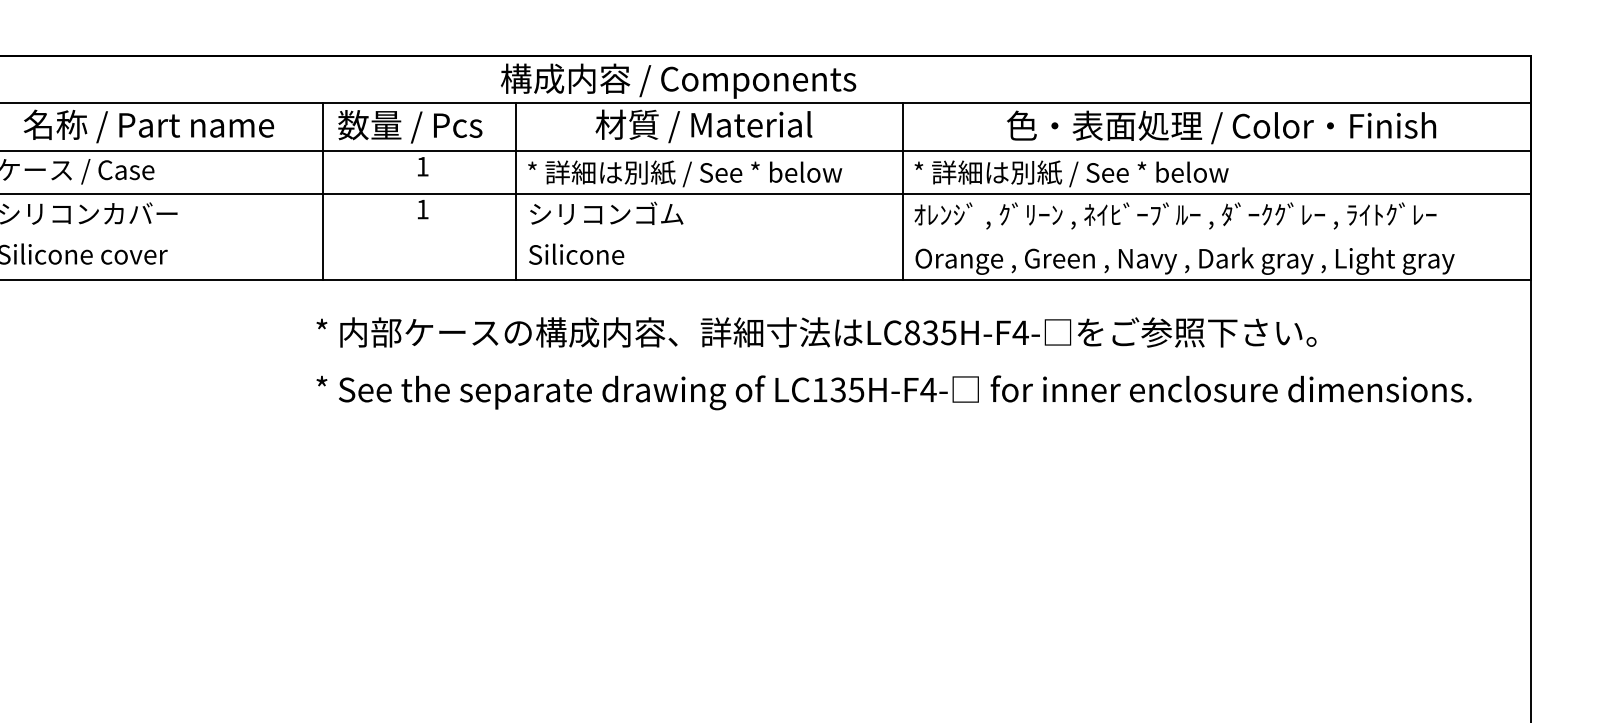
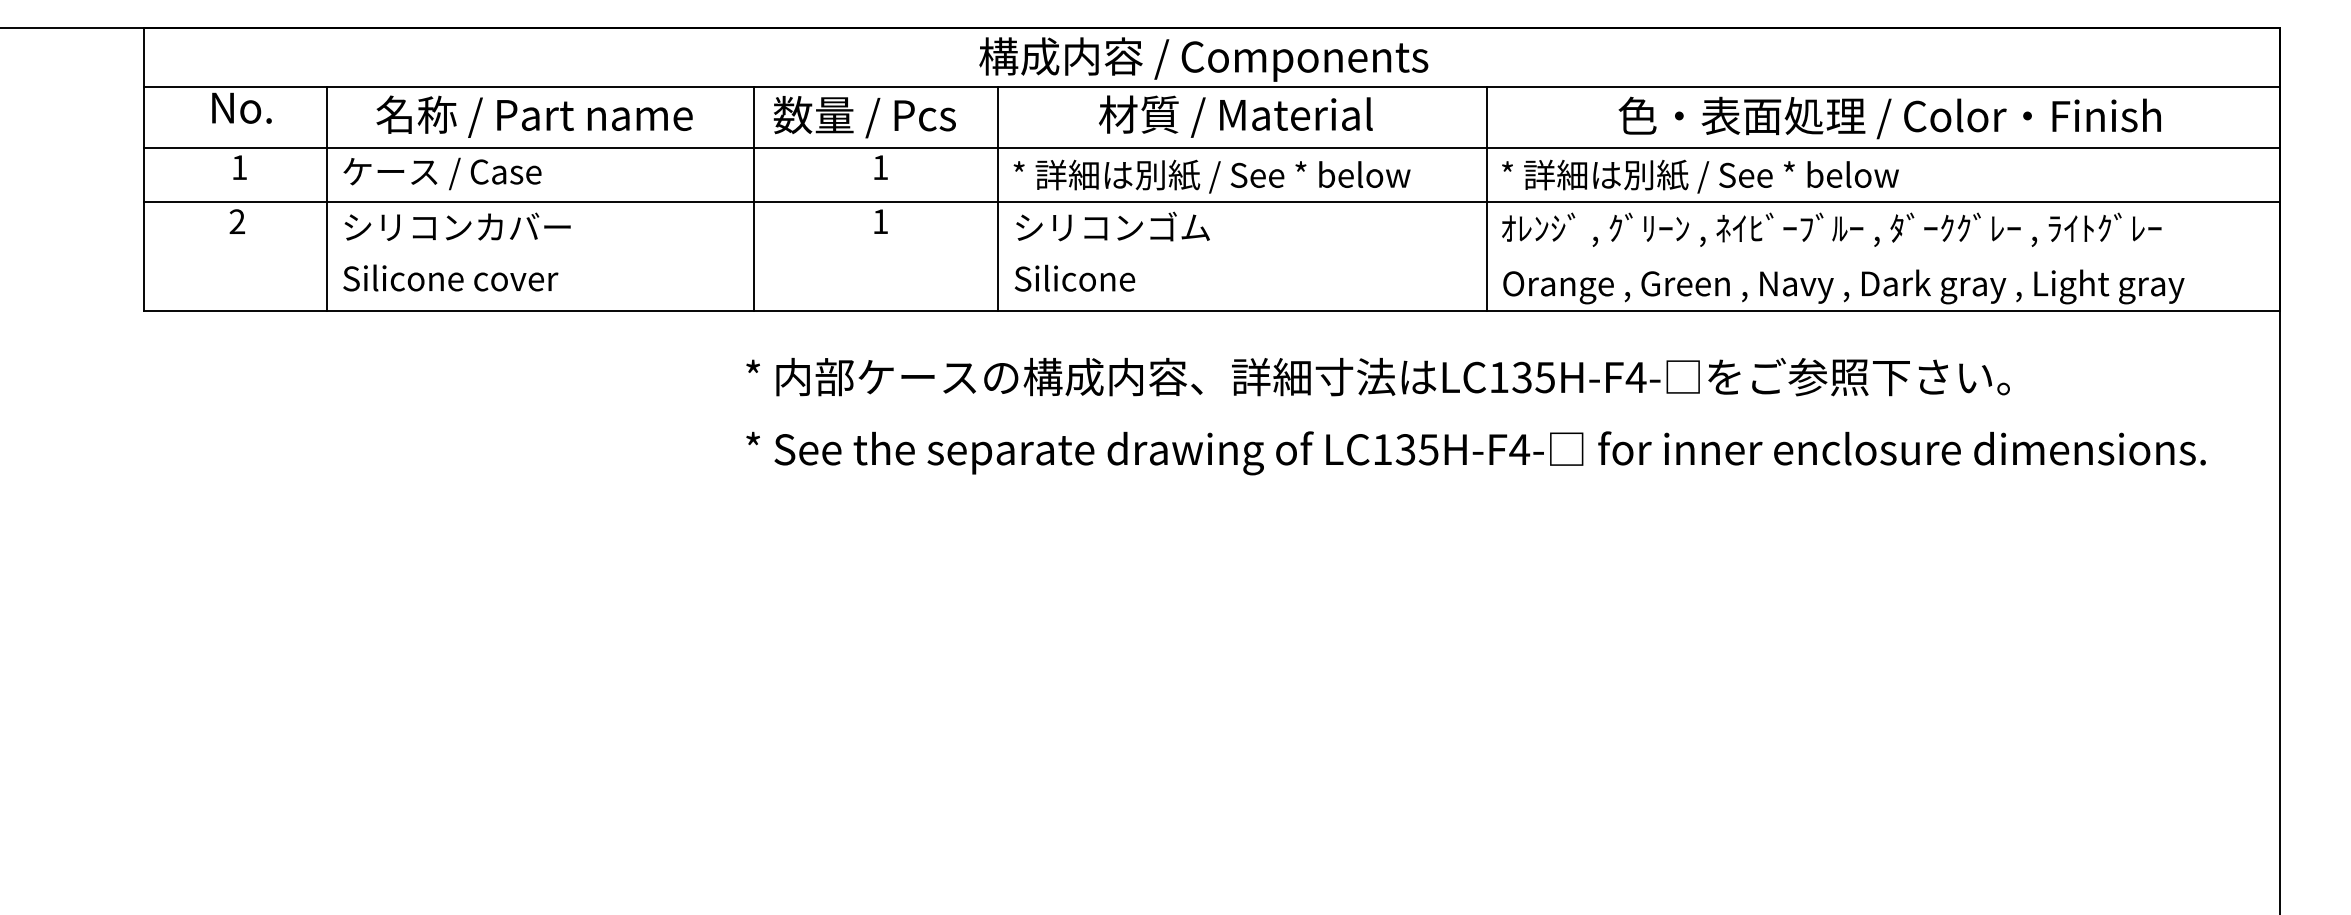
text: (911, 332) -> (1498, 377), LC835H-F4- -> LC135H-F4-

